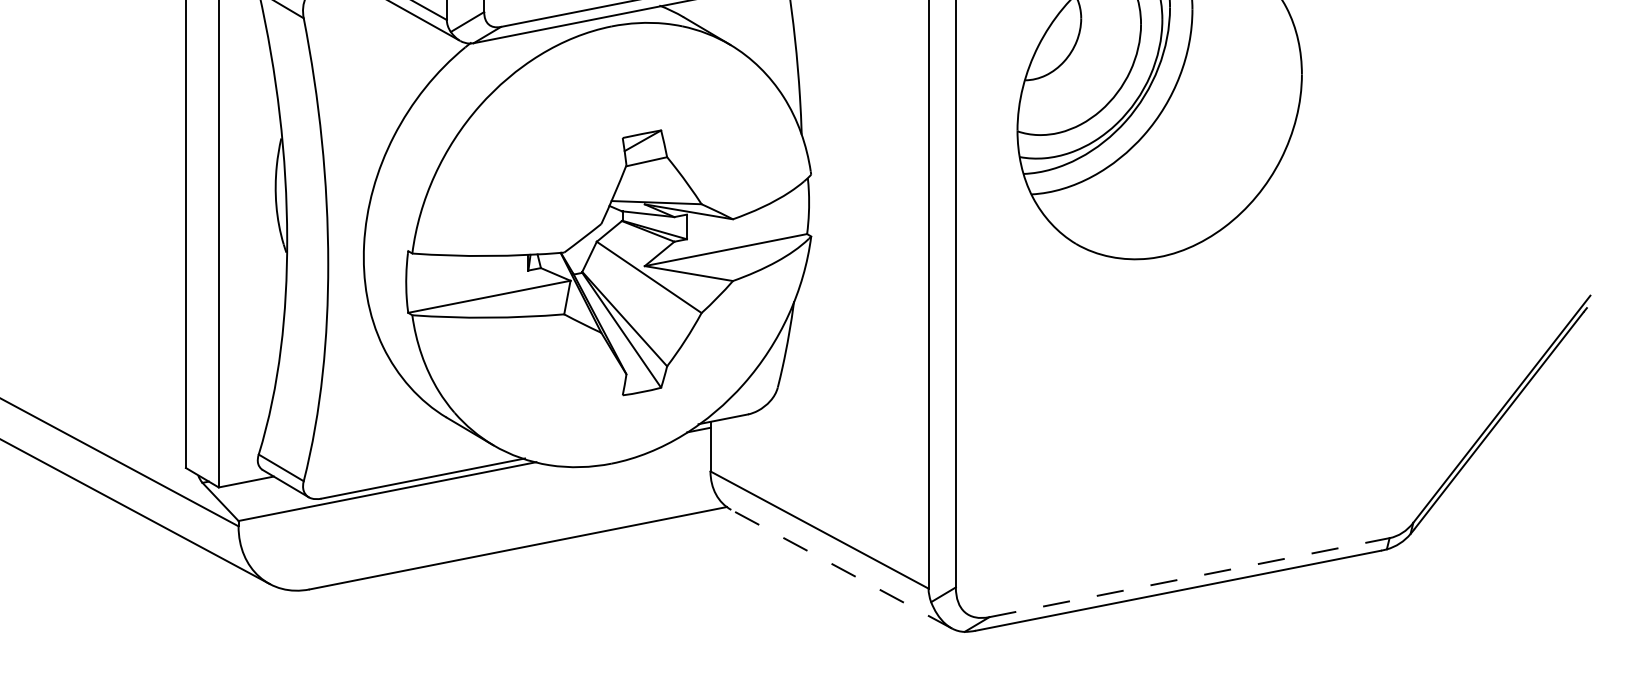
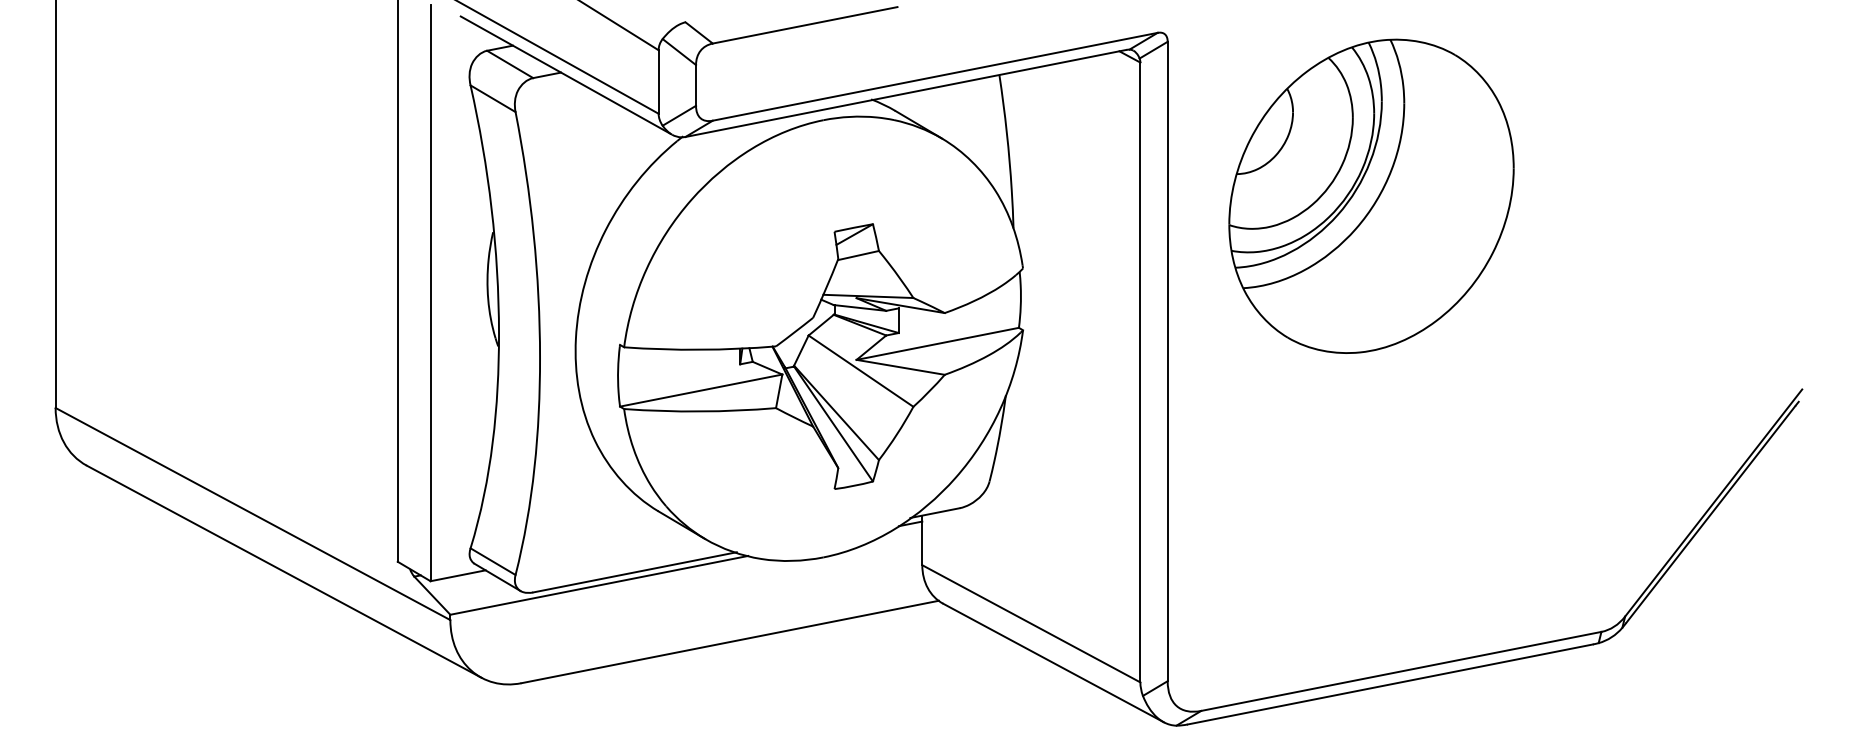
line: (841, 568) -> (1053, 662), dashed -> solid
line: (1189, 577) -> (1401, 671), dashed -> solid

